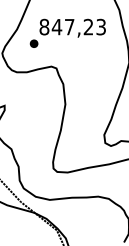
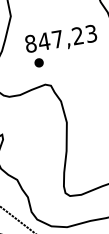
part: (33, 43) -> (38, 62), moved

